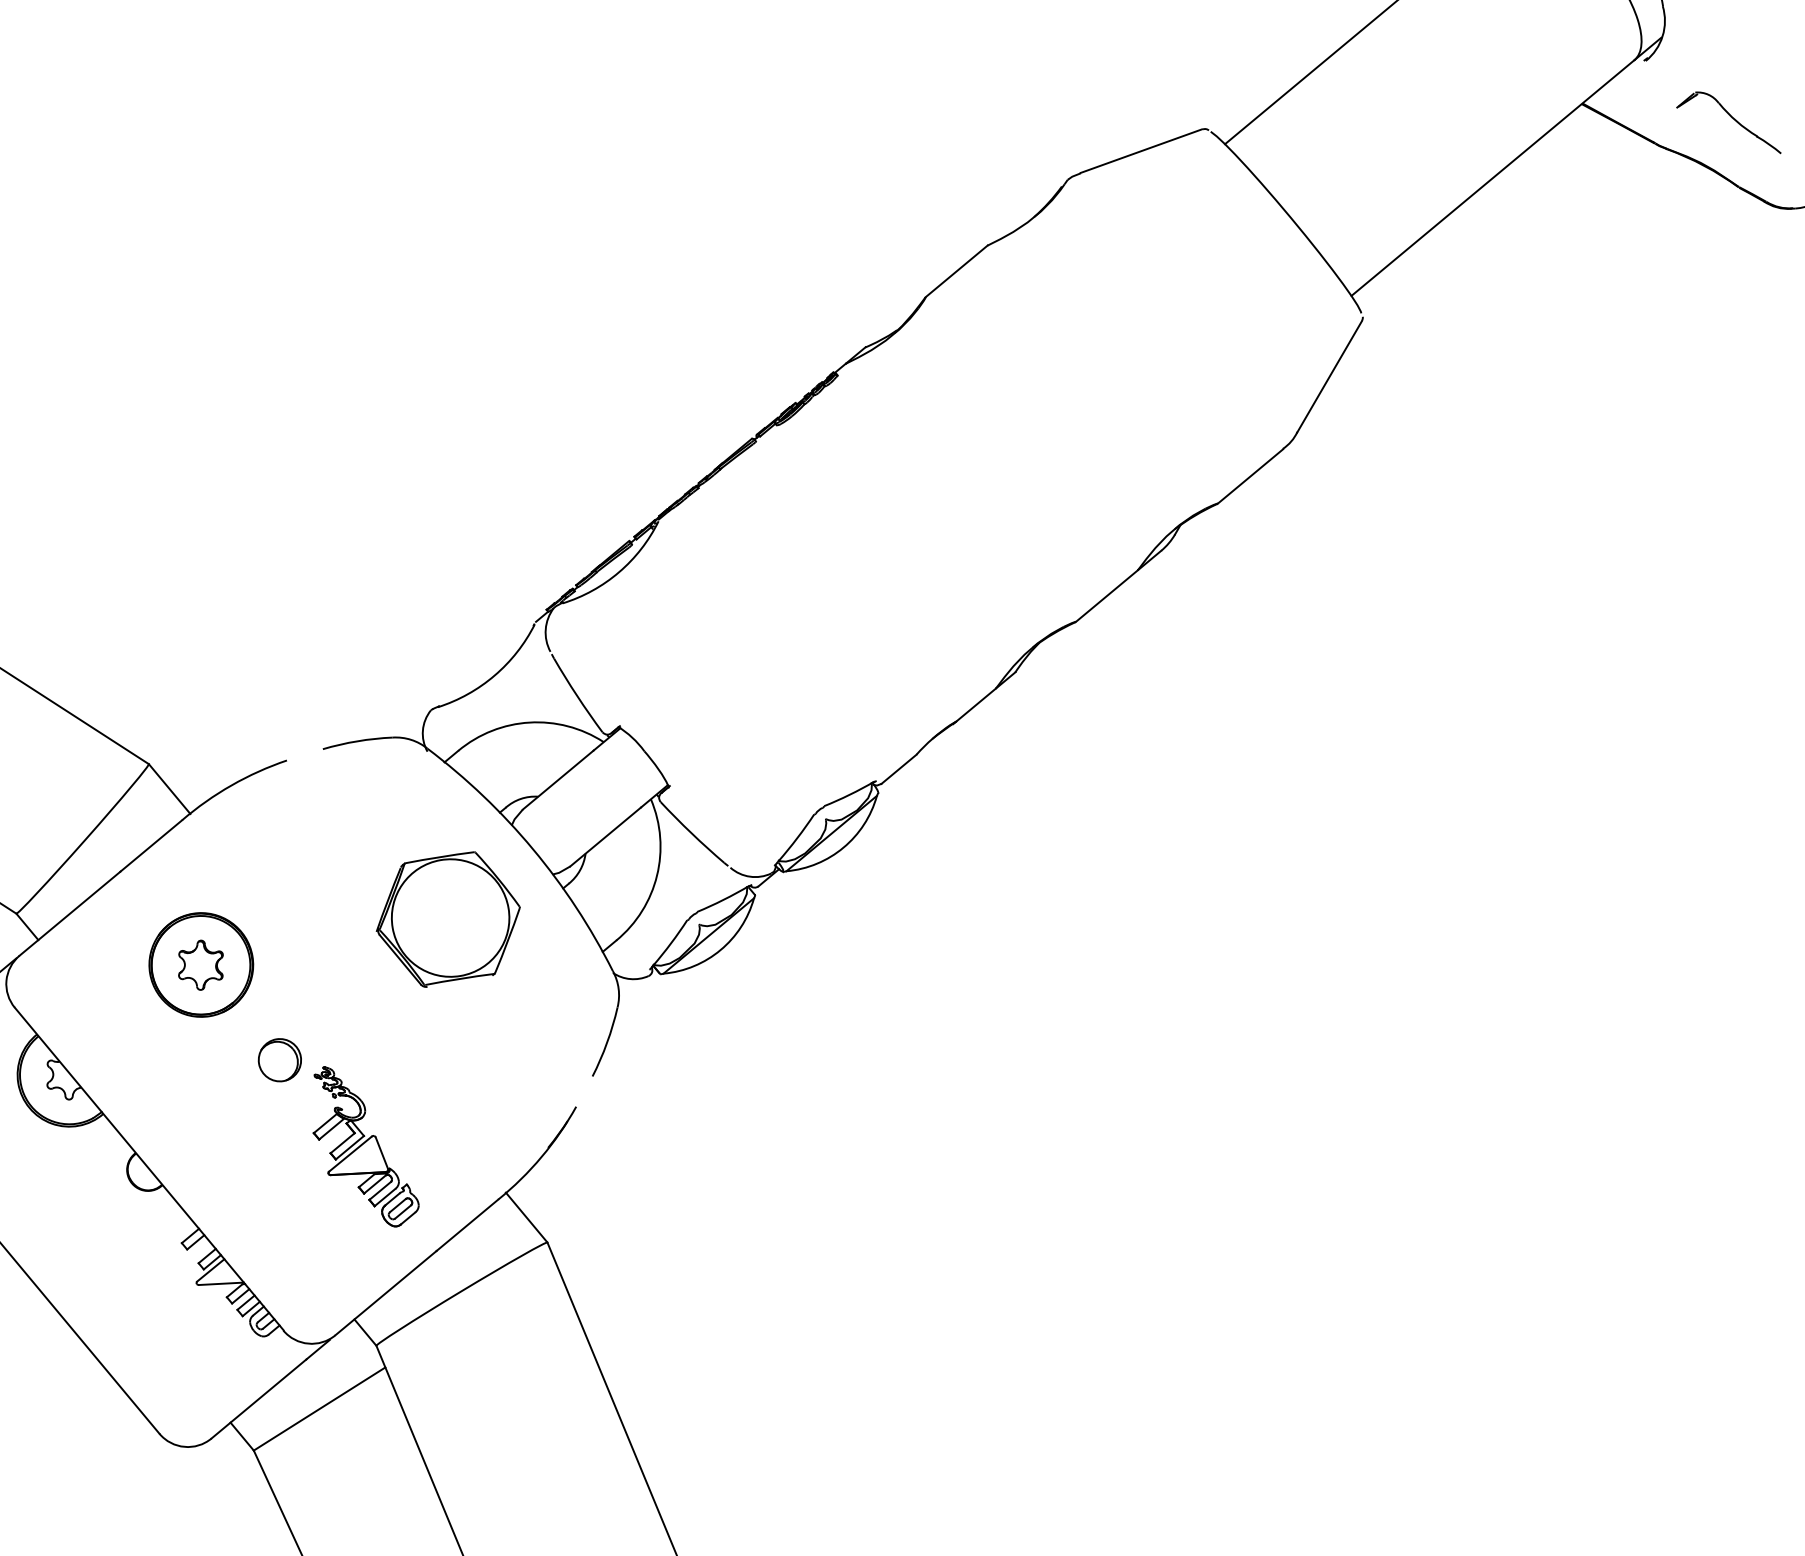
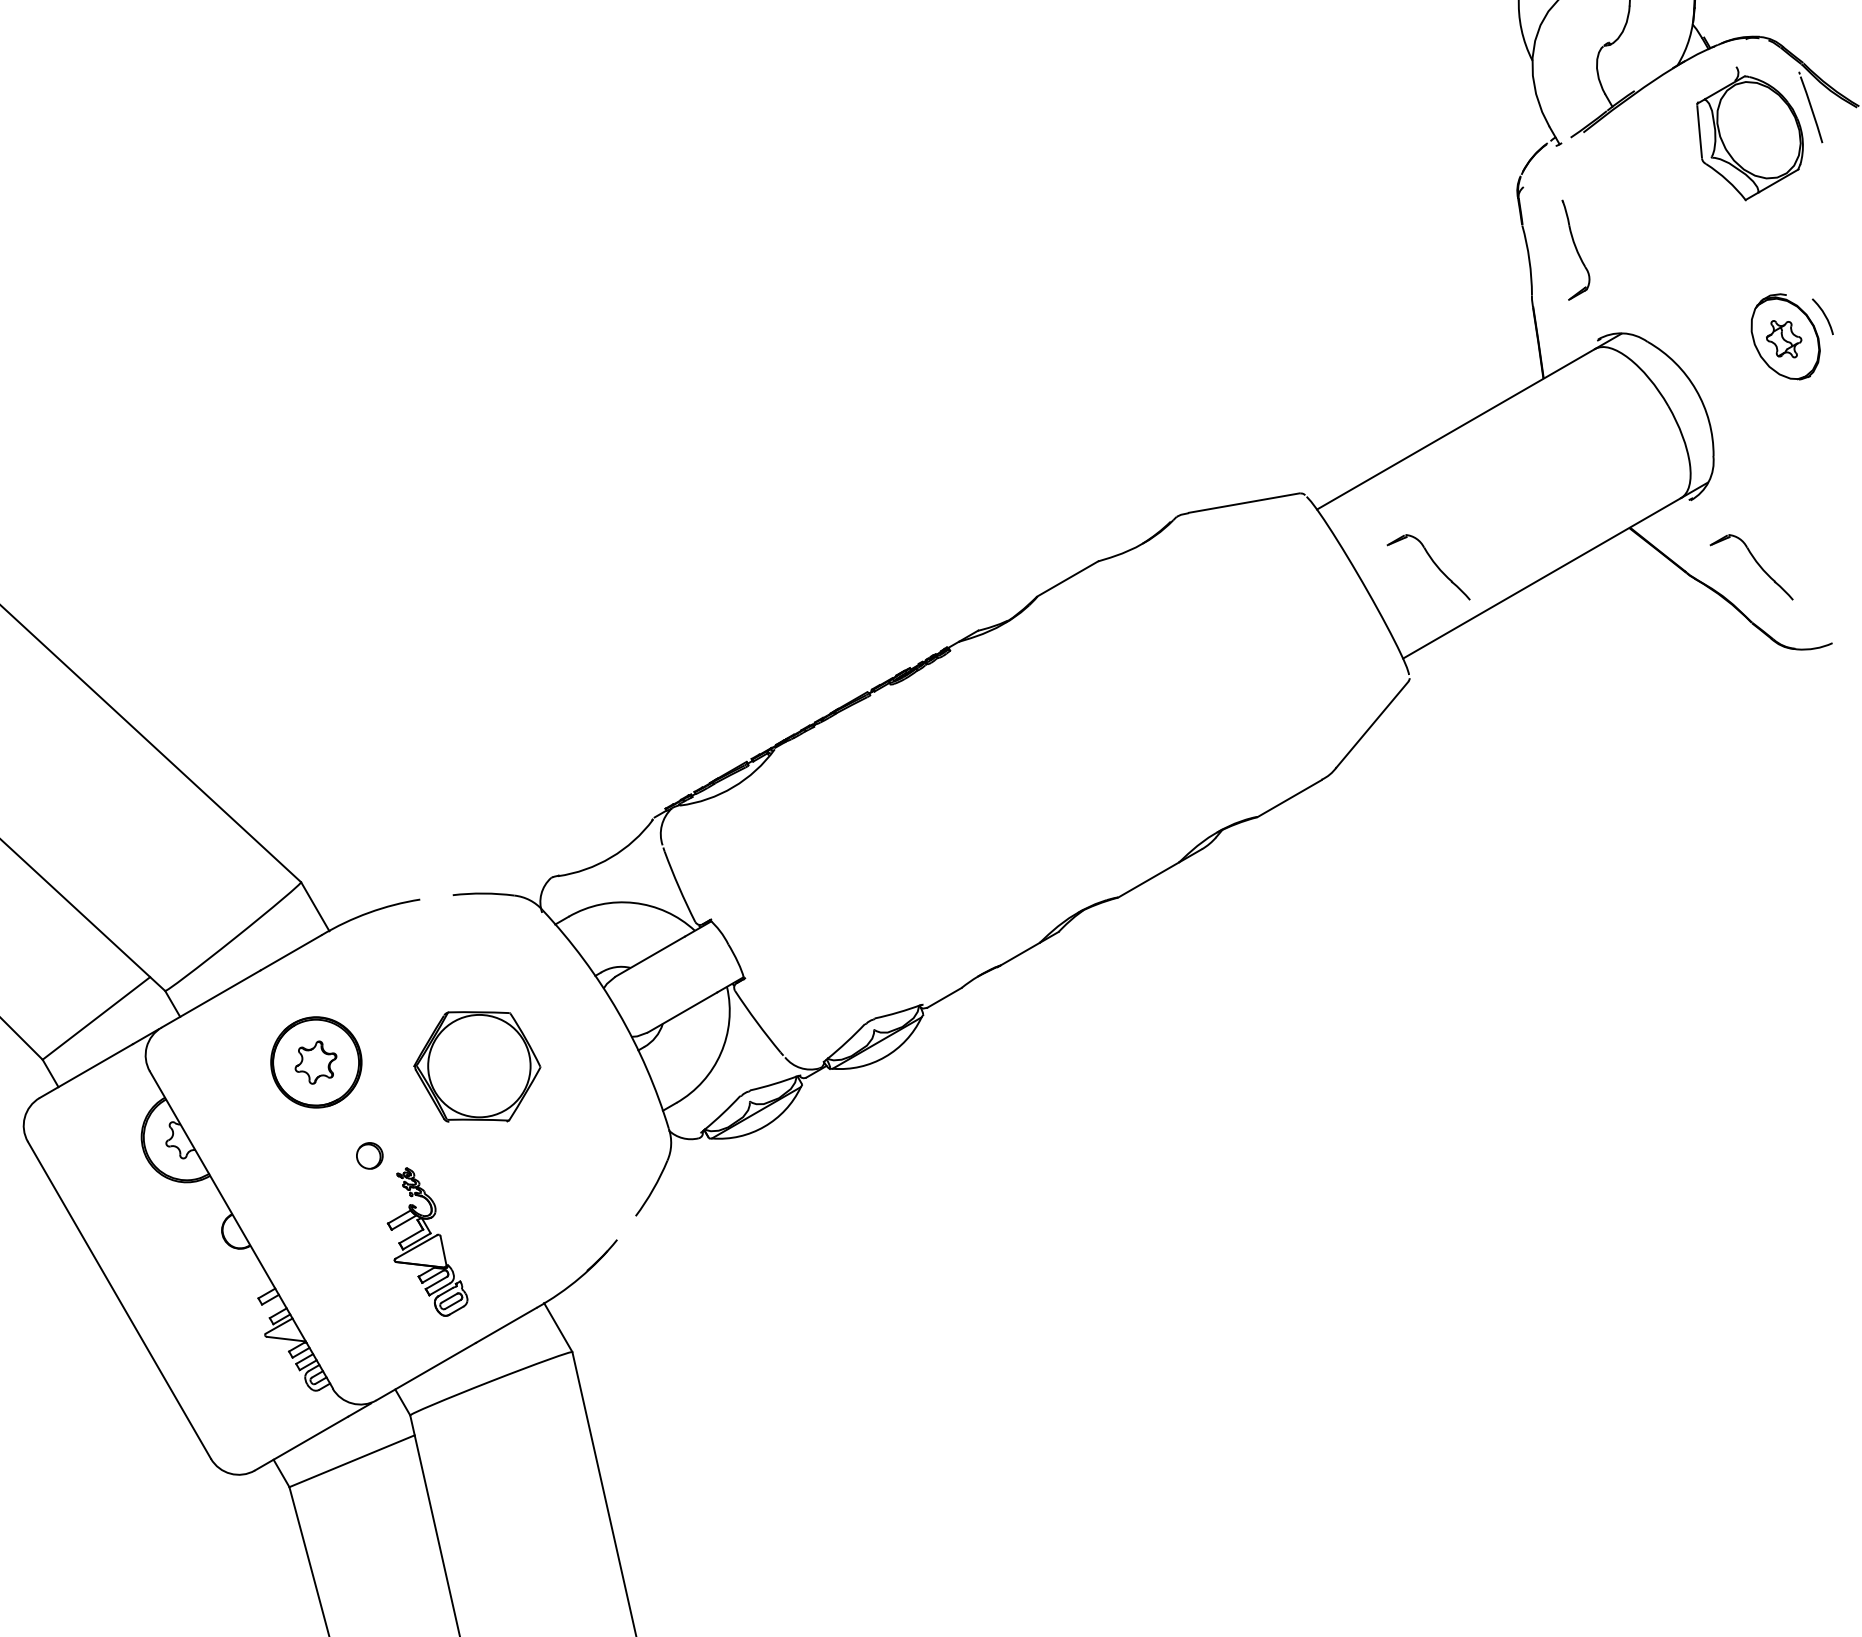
part: (1365, 181) -> (1432, 562), added
part: (448, 918) -> (477, 1066), moved
part: (279, 1059) -> (369, 1155), size x0.7

